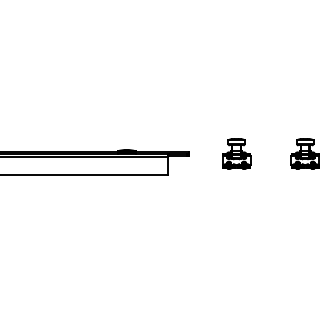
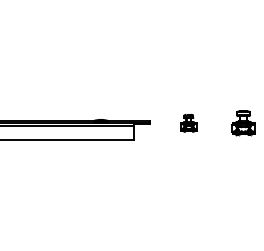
part: (236, 153) -> (188, 122), size x0.7

